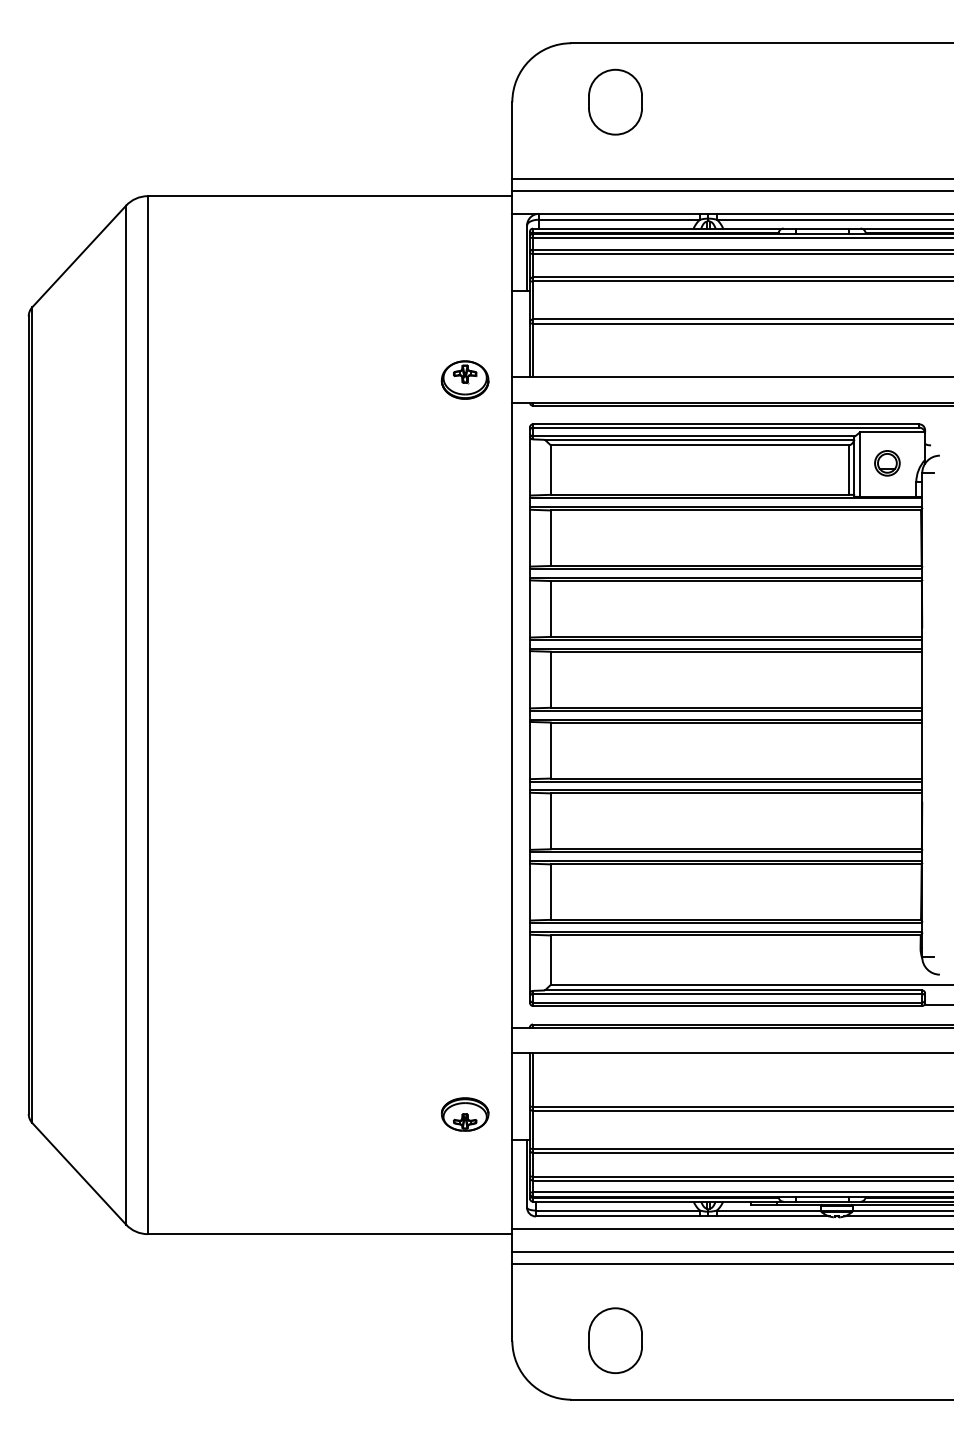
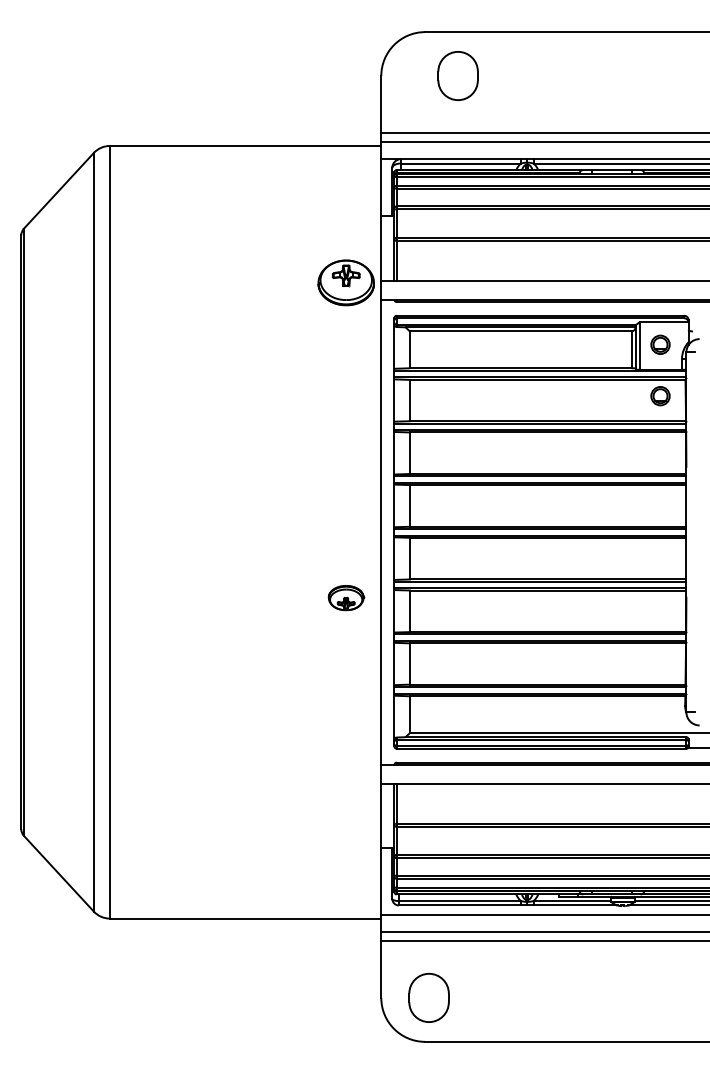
part: (464, 379) -> (345, 282), size x1.6
part: (887, 532) -> (660, 396), added
part: (465, 1114) -> (346, 598), moved
part: (615, 1340) -> (429, 997), moved

